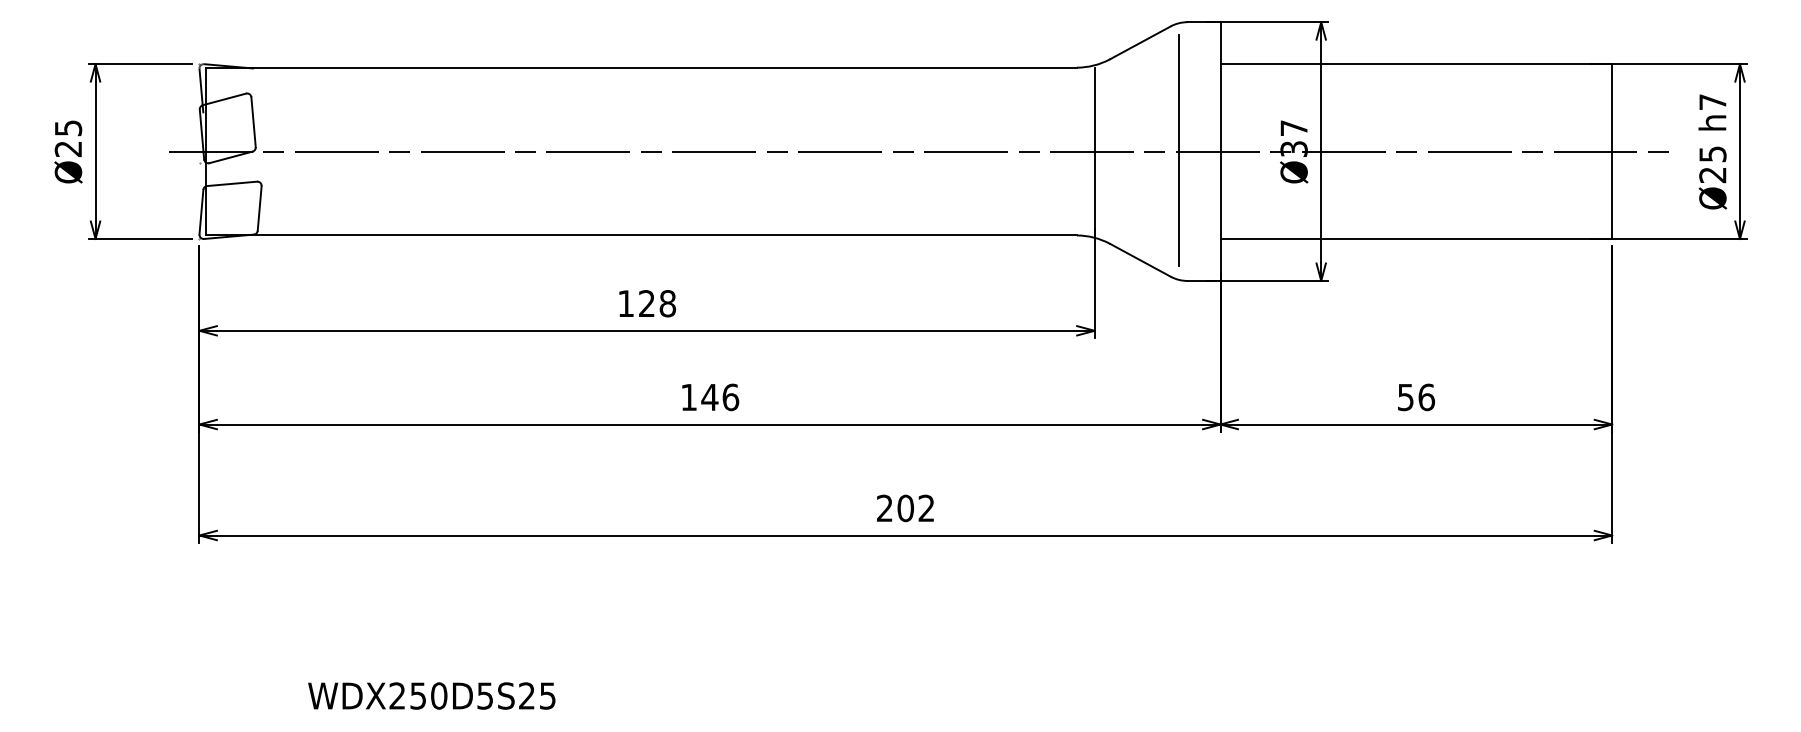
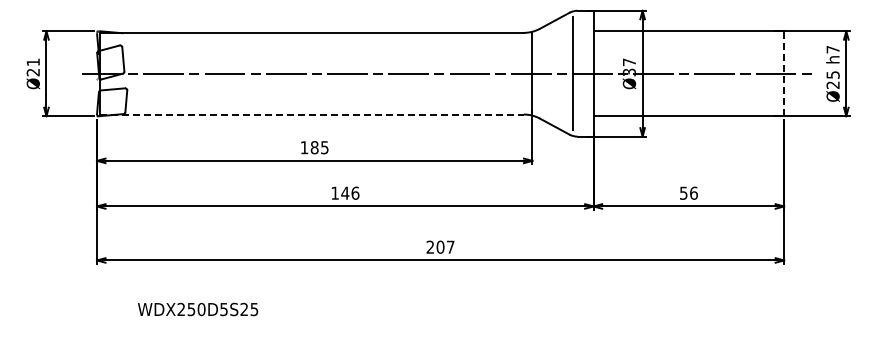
text: (66, 128) -> (32, 62), Ø25 -> Ø21
line: (1612, 151) -> (784, 73), solid -> dashed
line: (642, 235) -> (312, 114), solid -> dashed
text: (656, 303) -> (319, 147), 128 -> 185
text: (926, 506) -> (450, 246), 202 -> 207
text: (432, 695) -> (198, 309), moved

